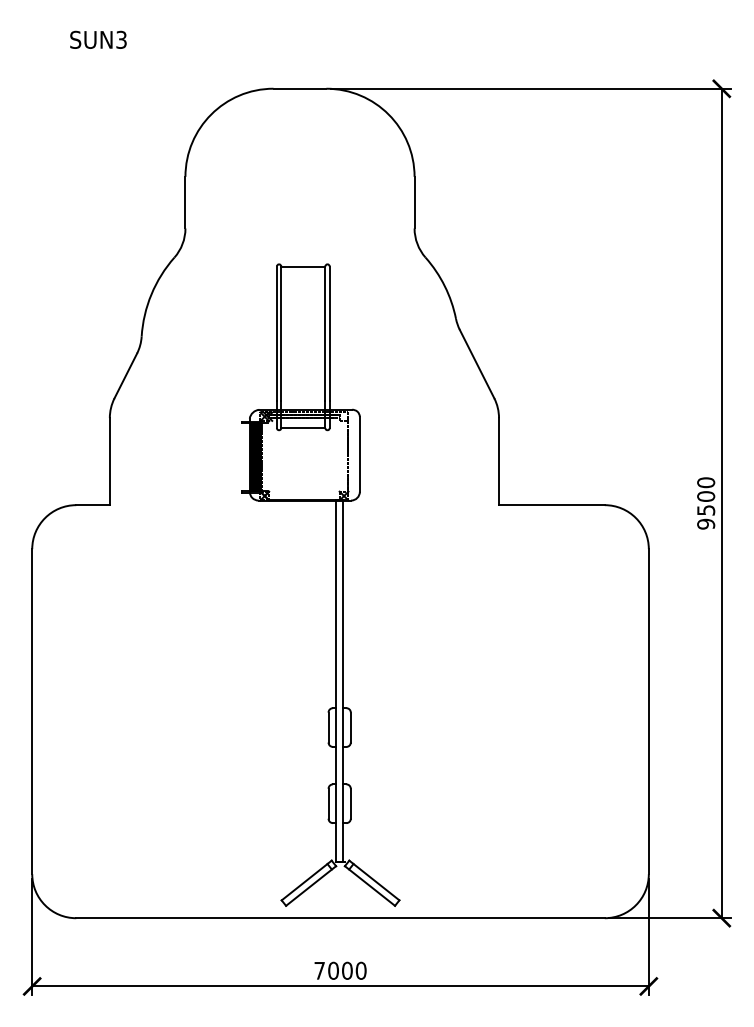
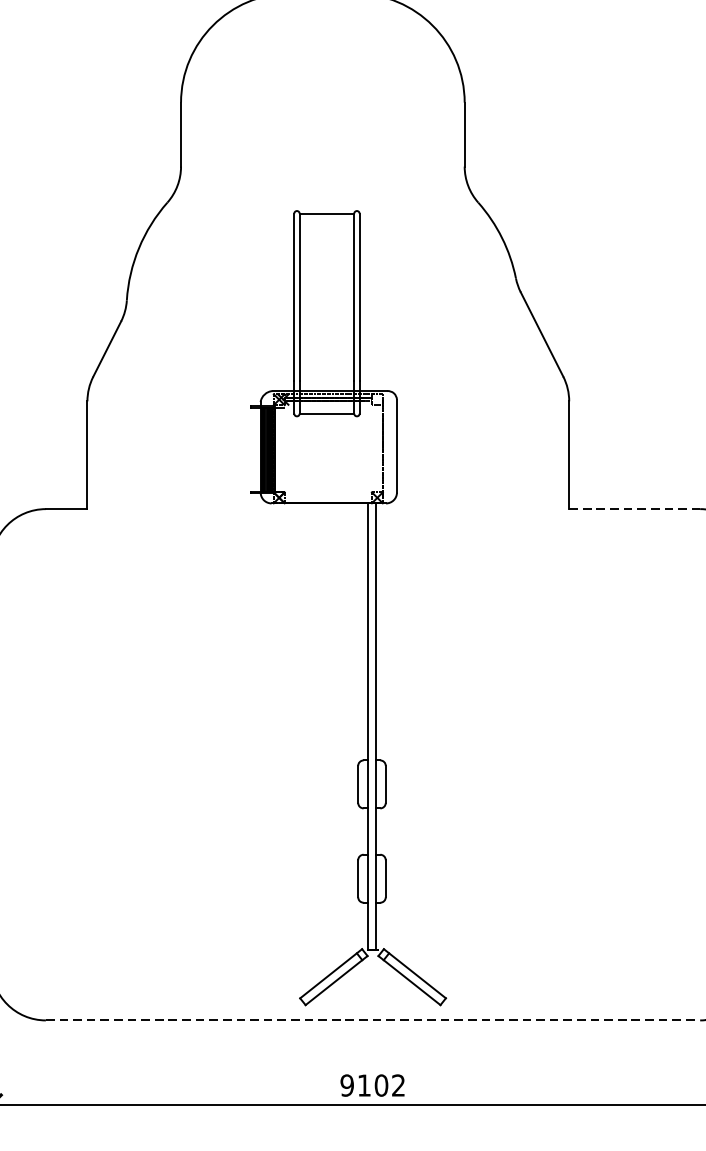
line: (551, 505) -> (634, 509), solid -> dashed
line: (341, 918) -> (374, 1020), solid -> dashed
text: (340, 970) -> (372, 1085), 7000 -> 9102

